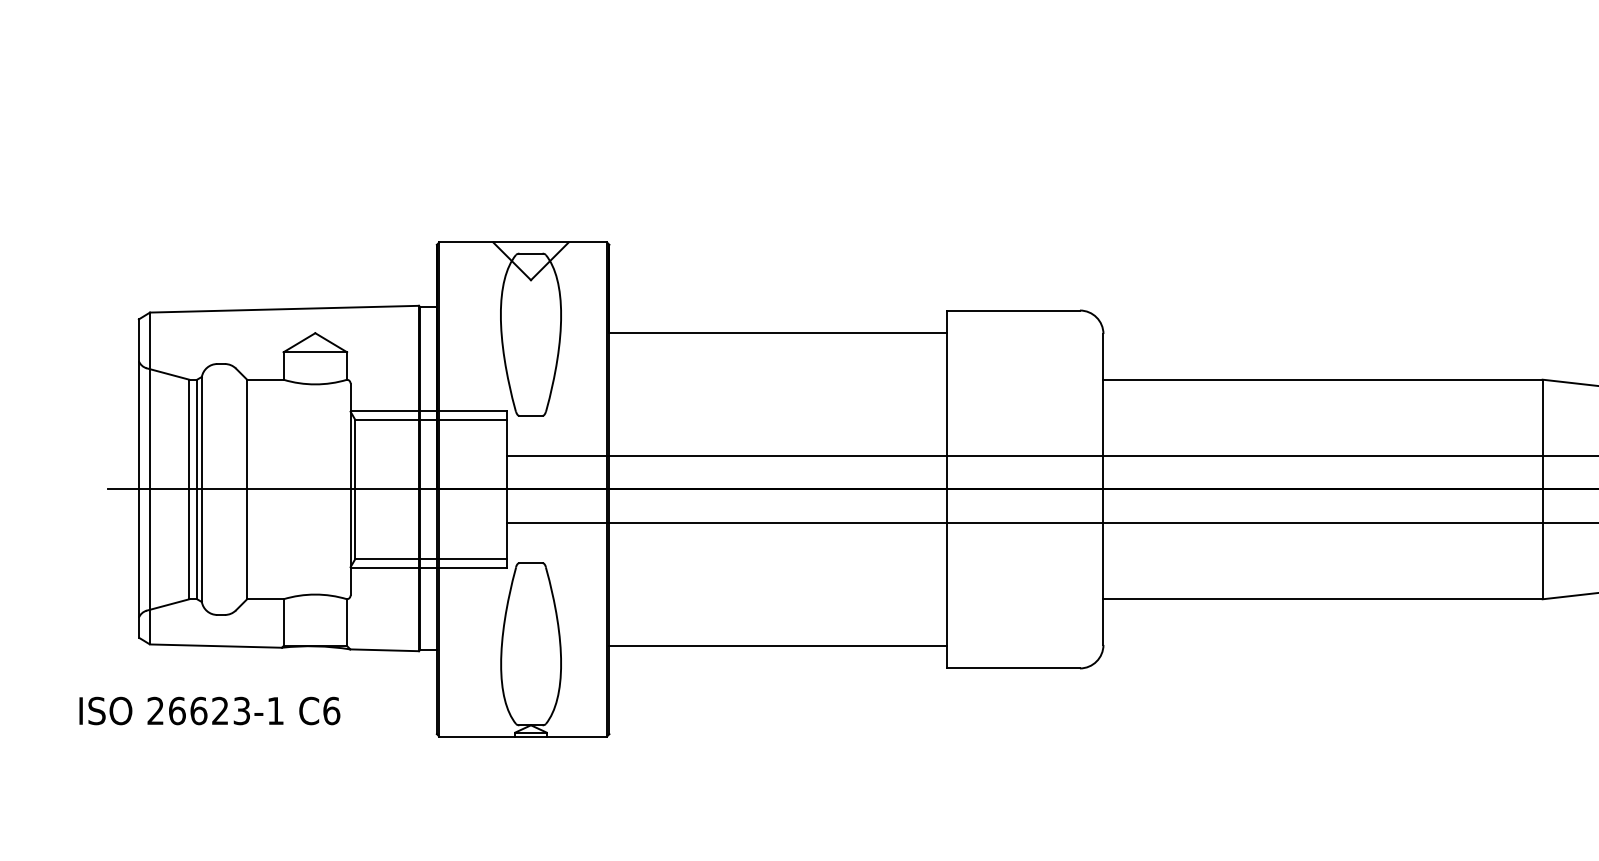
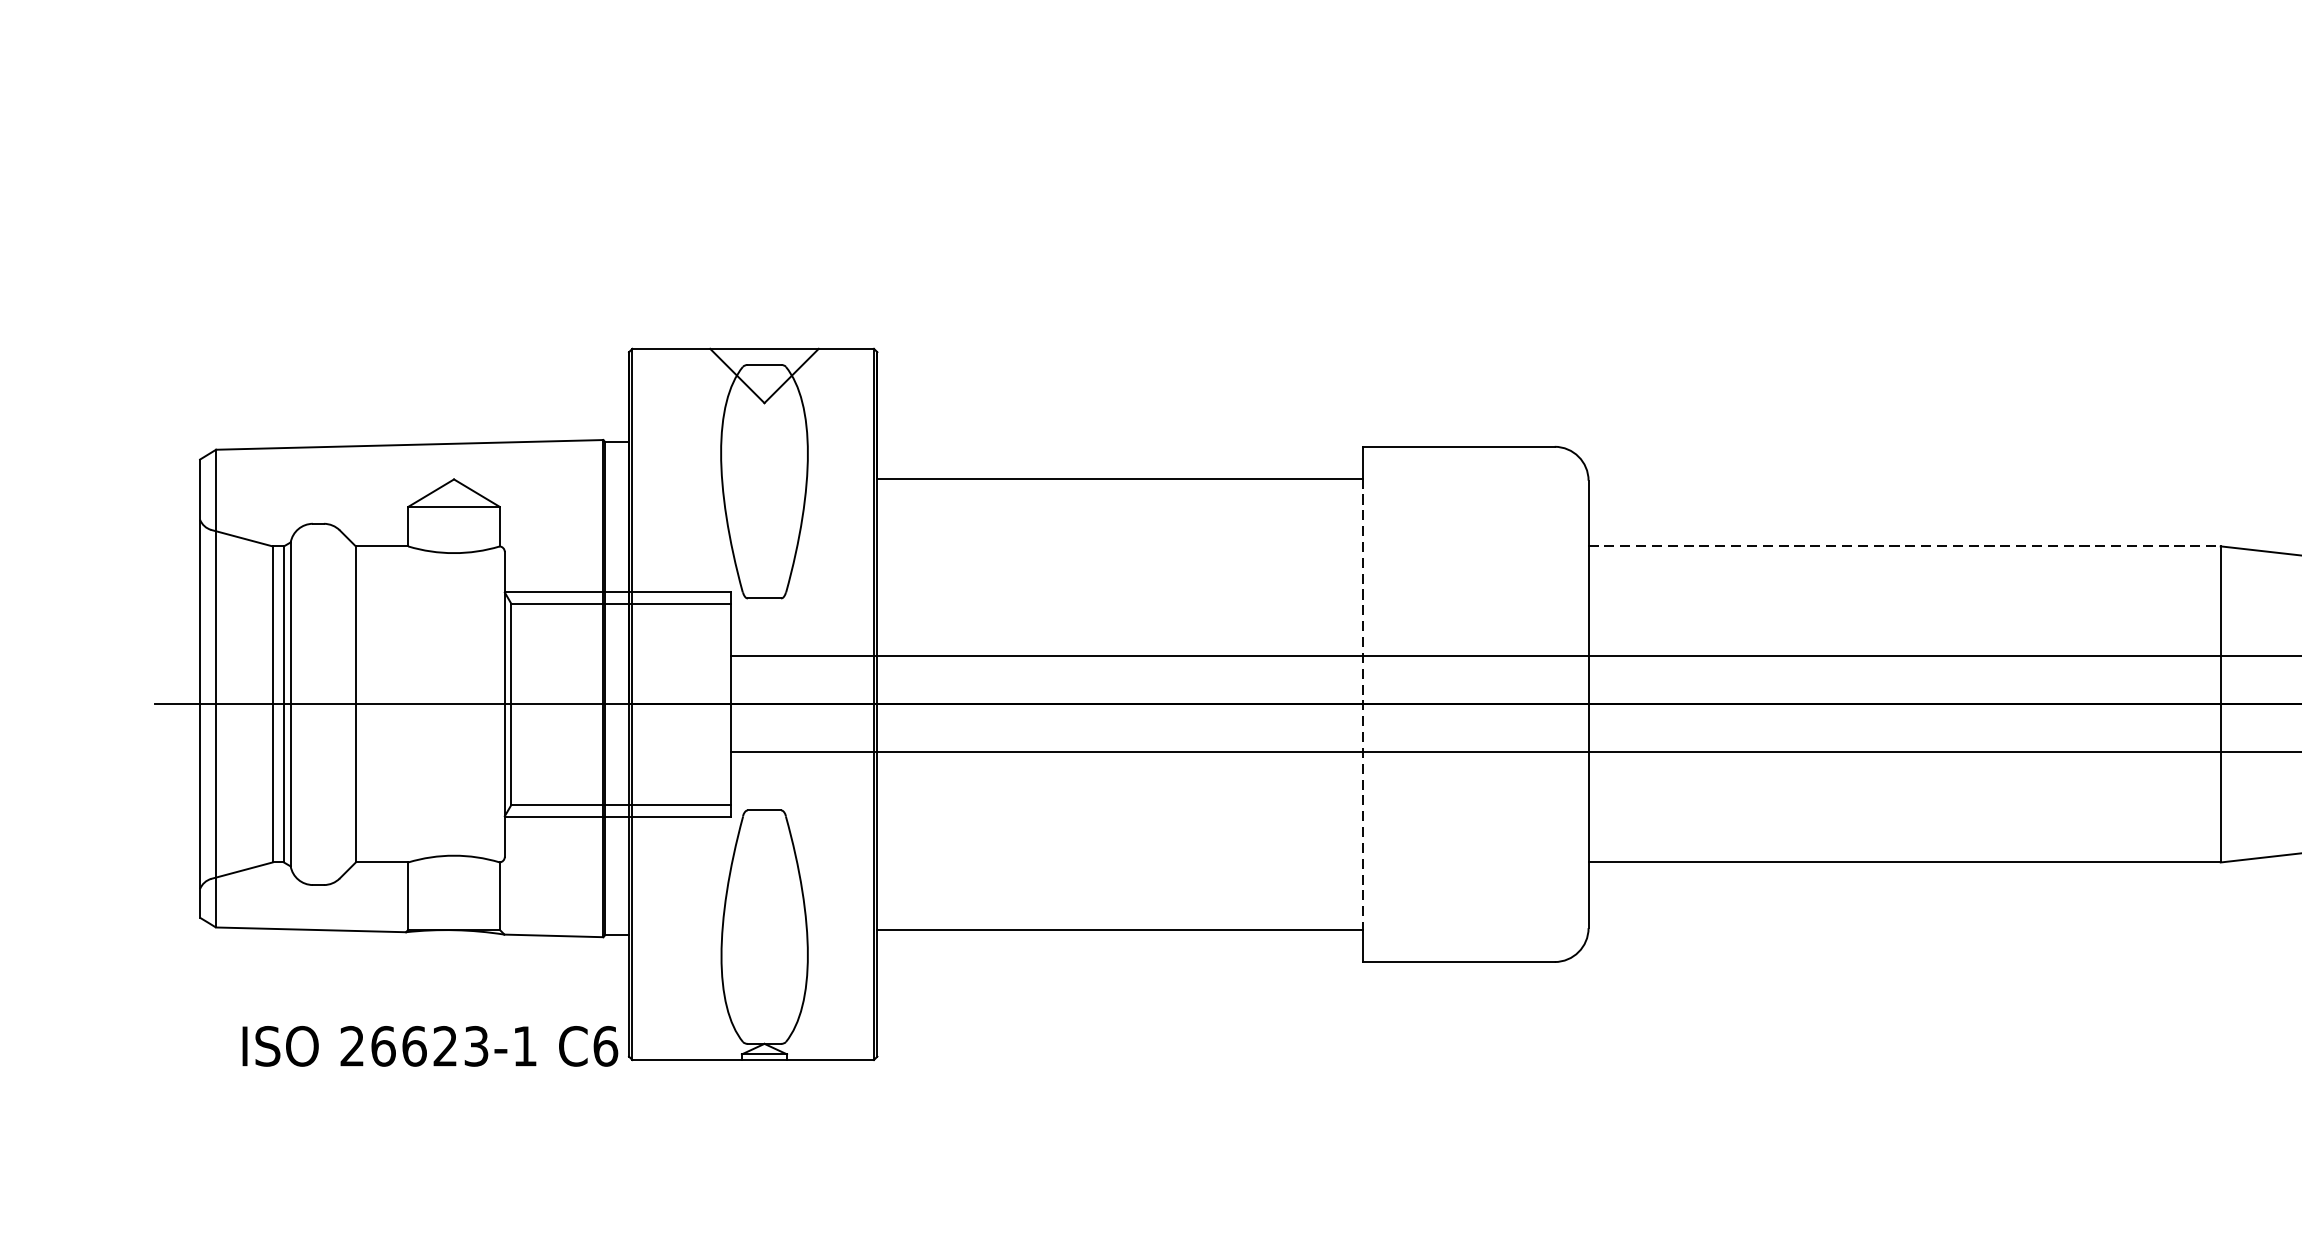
line: (1323, 379) -> (1905, 546), solid -> dashed
line: (946, 489) -> (1362, 704), solid -> dashed
text: (209, 710) -> (429, 1045), moved

